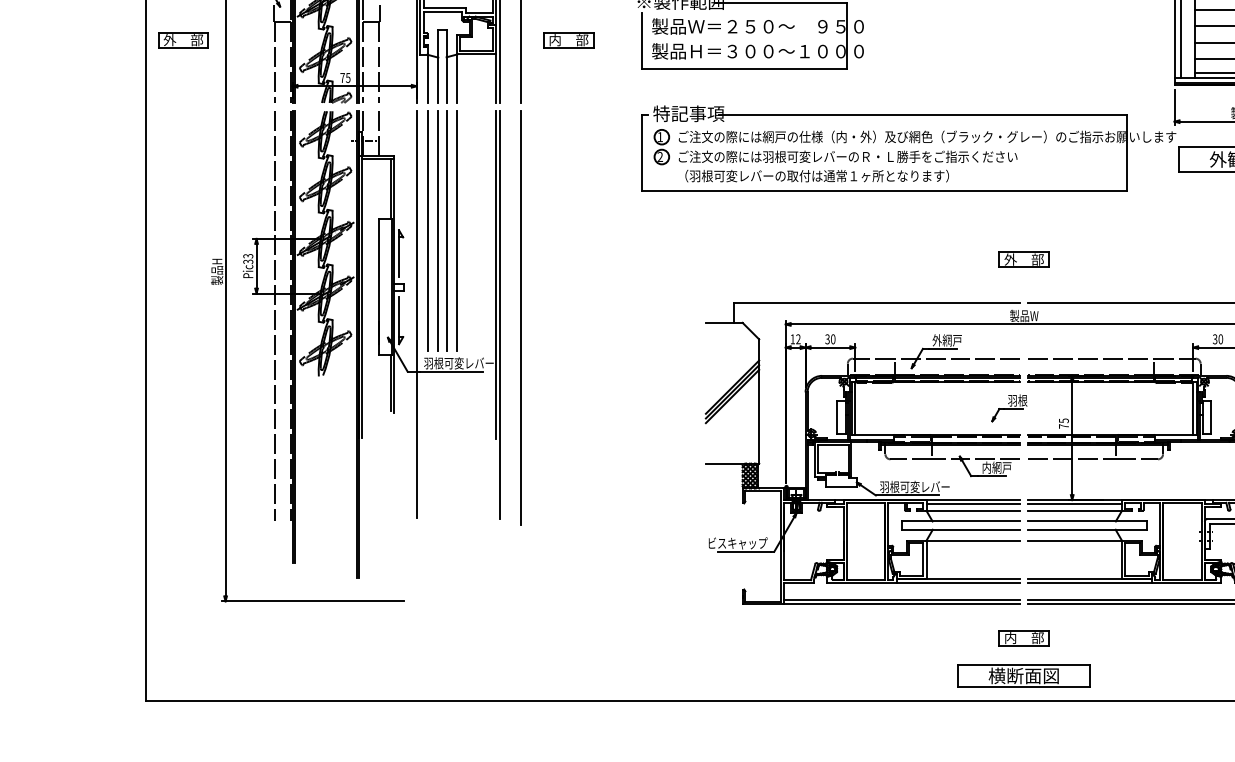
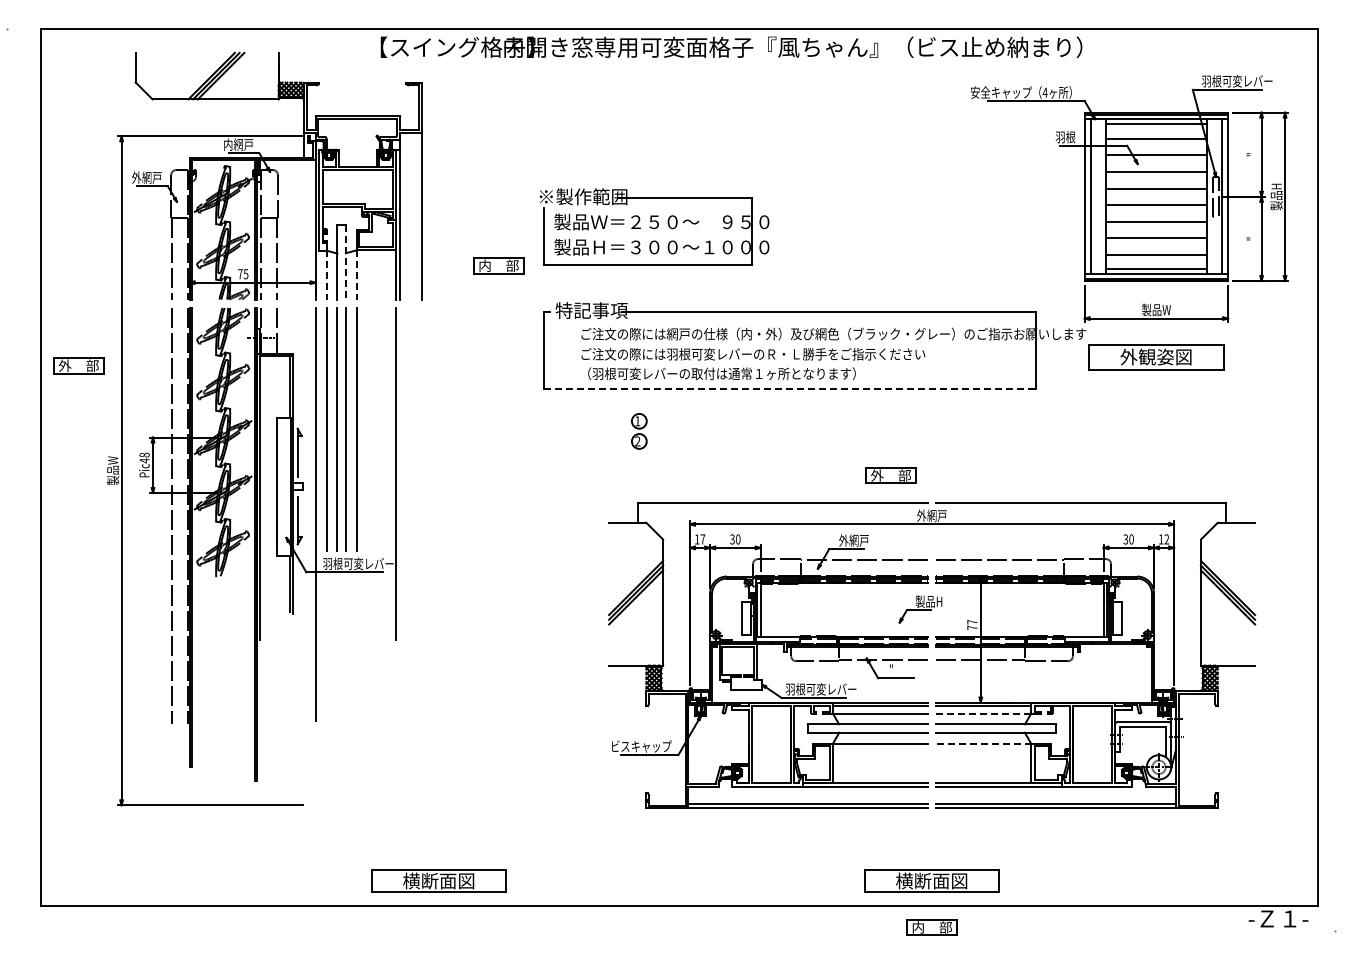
part: (183, 39) -> (78, 365), moved
part: (568, 39) -> (498, 265), moved
line: (446, 67) -> (345, 263), solid -> dashed
line: (427, 78) -> (326, 274), solid -> dashed
line: (457, 78) -> (356, 274), solid -> dashed
part: (662, 147) -> (639, 431), moved
line: (884, 191) -> (790, 389), solid -> dashed
text: (248, 258) -> (144, 457), Pic33 -> Pic48
part: (1023, 259) -> (890, 475), moved
text: (216, 271) -> (112, 470), 製品H -> 製品W
line: (499, 314) -> (399, 514), removed
text: (1023, 315) -> (931, 515), 製品W -> 外網戸
line: (521, 317) -> (421, 517), removed
text: (798, 339) -> (702, 539), 12 -> 17
text: (1020, 400) -> (928, 601), 羽根 -> 製品H
text: (1064, 420) -> (972, 621), 75 -> 77
text: (997, 467) -> (904, 669), 内網戸 -> "
line: (1075, 510) -> (984, 713), solid -> dashed
line: (1075, 540) -> (984, 743), solid -> dashed
part: (1023, 637) -> (931, 927), moved
part: (537, 675) -> (438, 880), added

